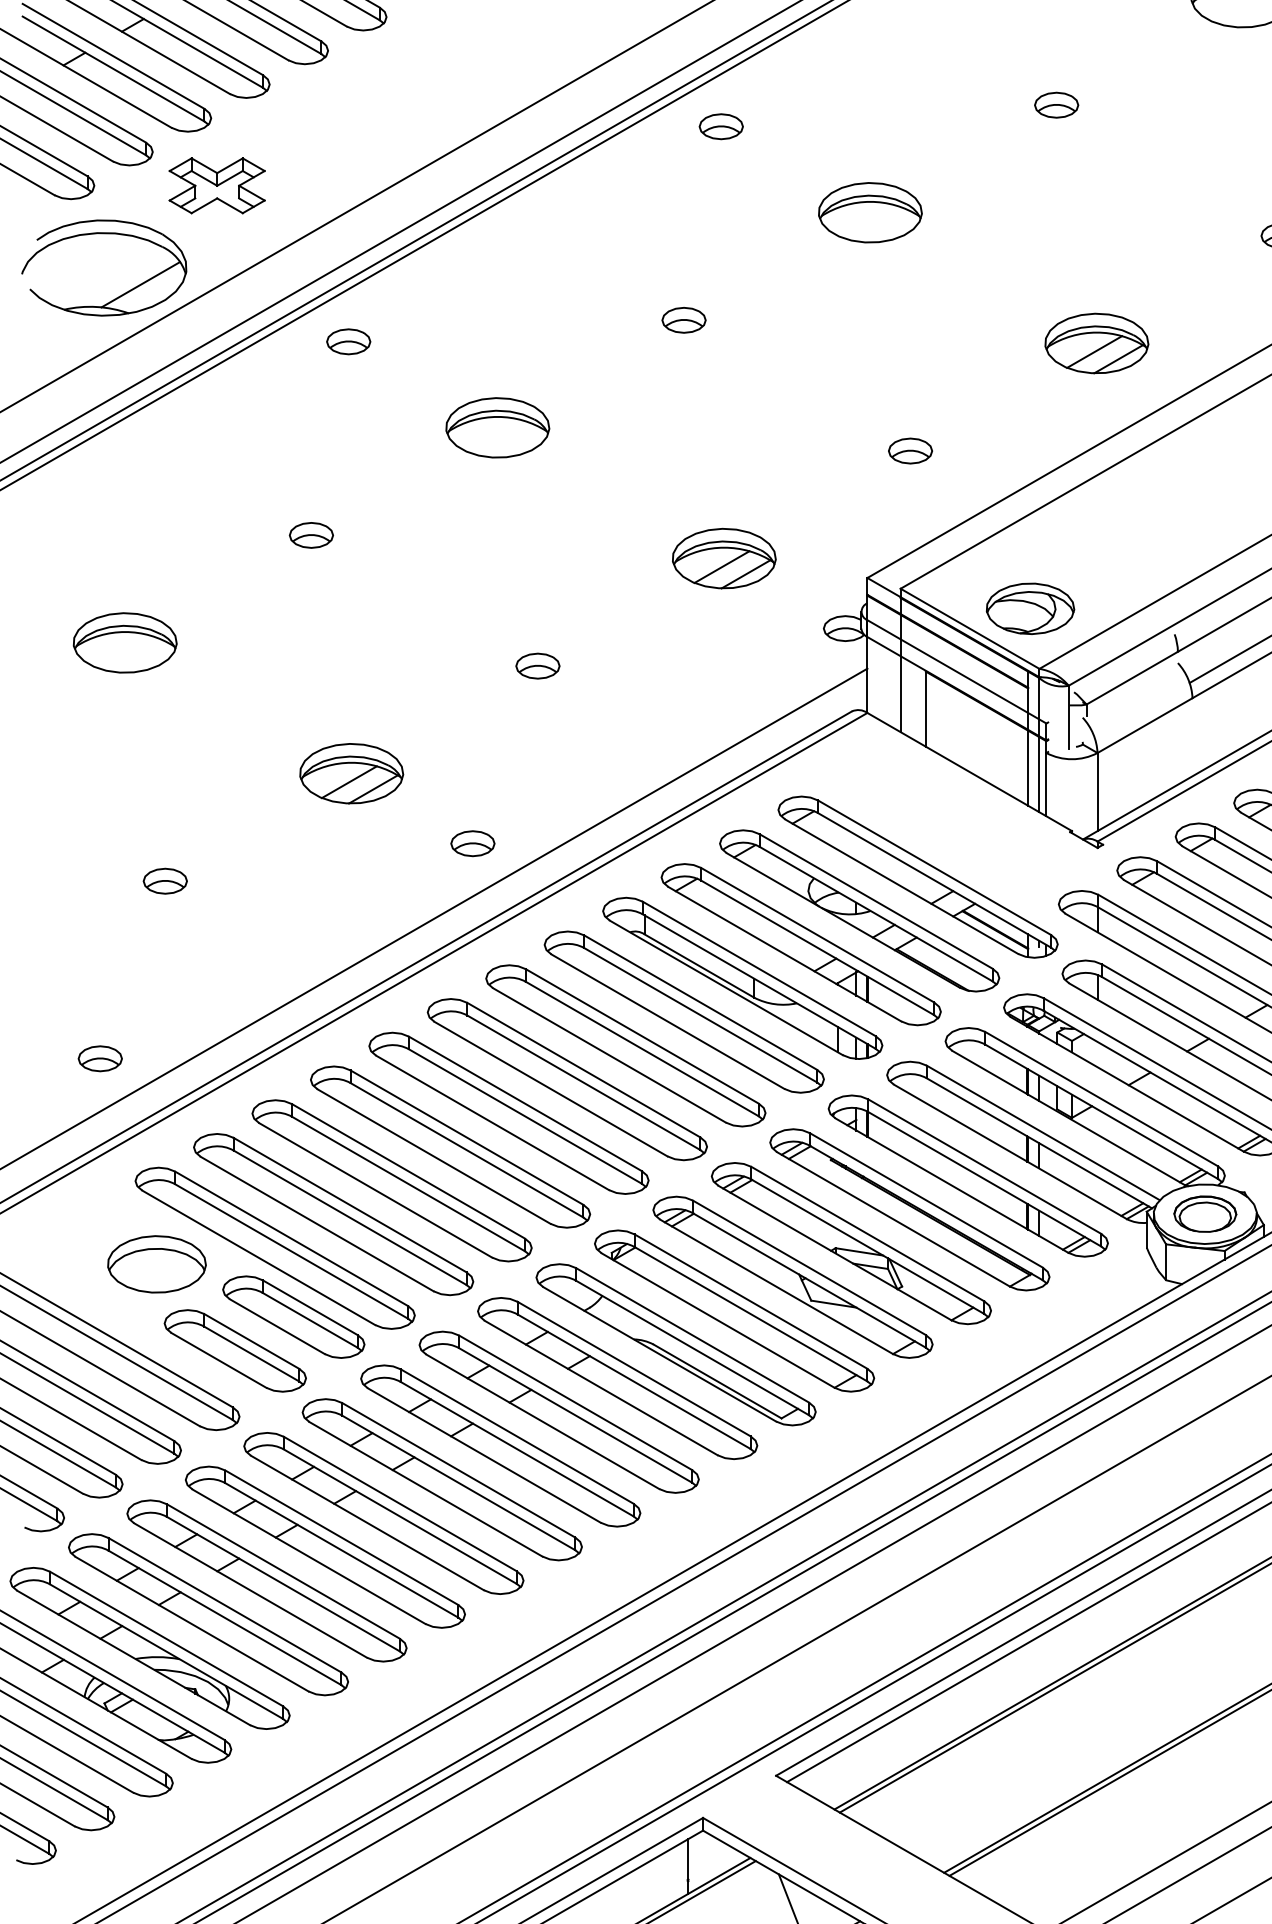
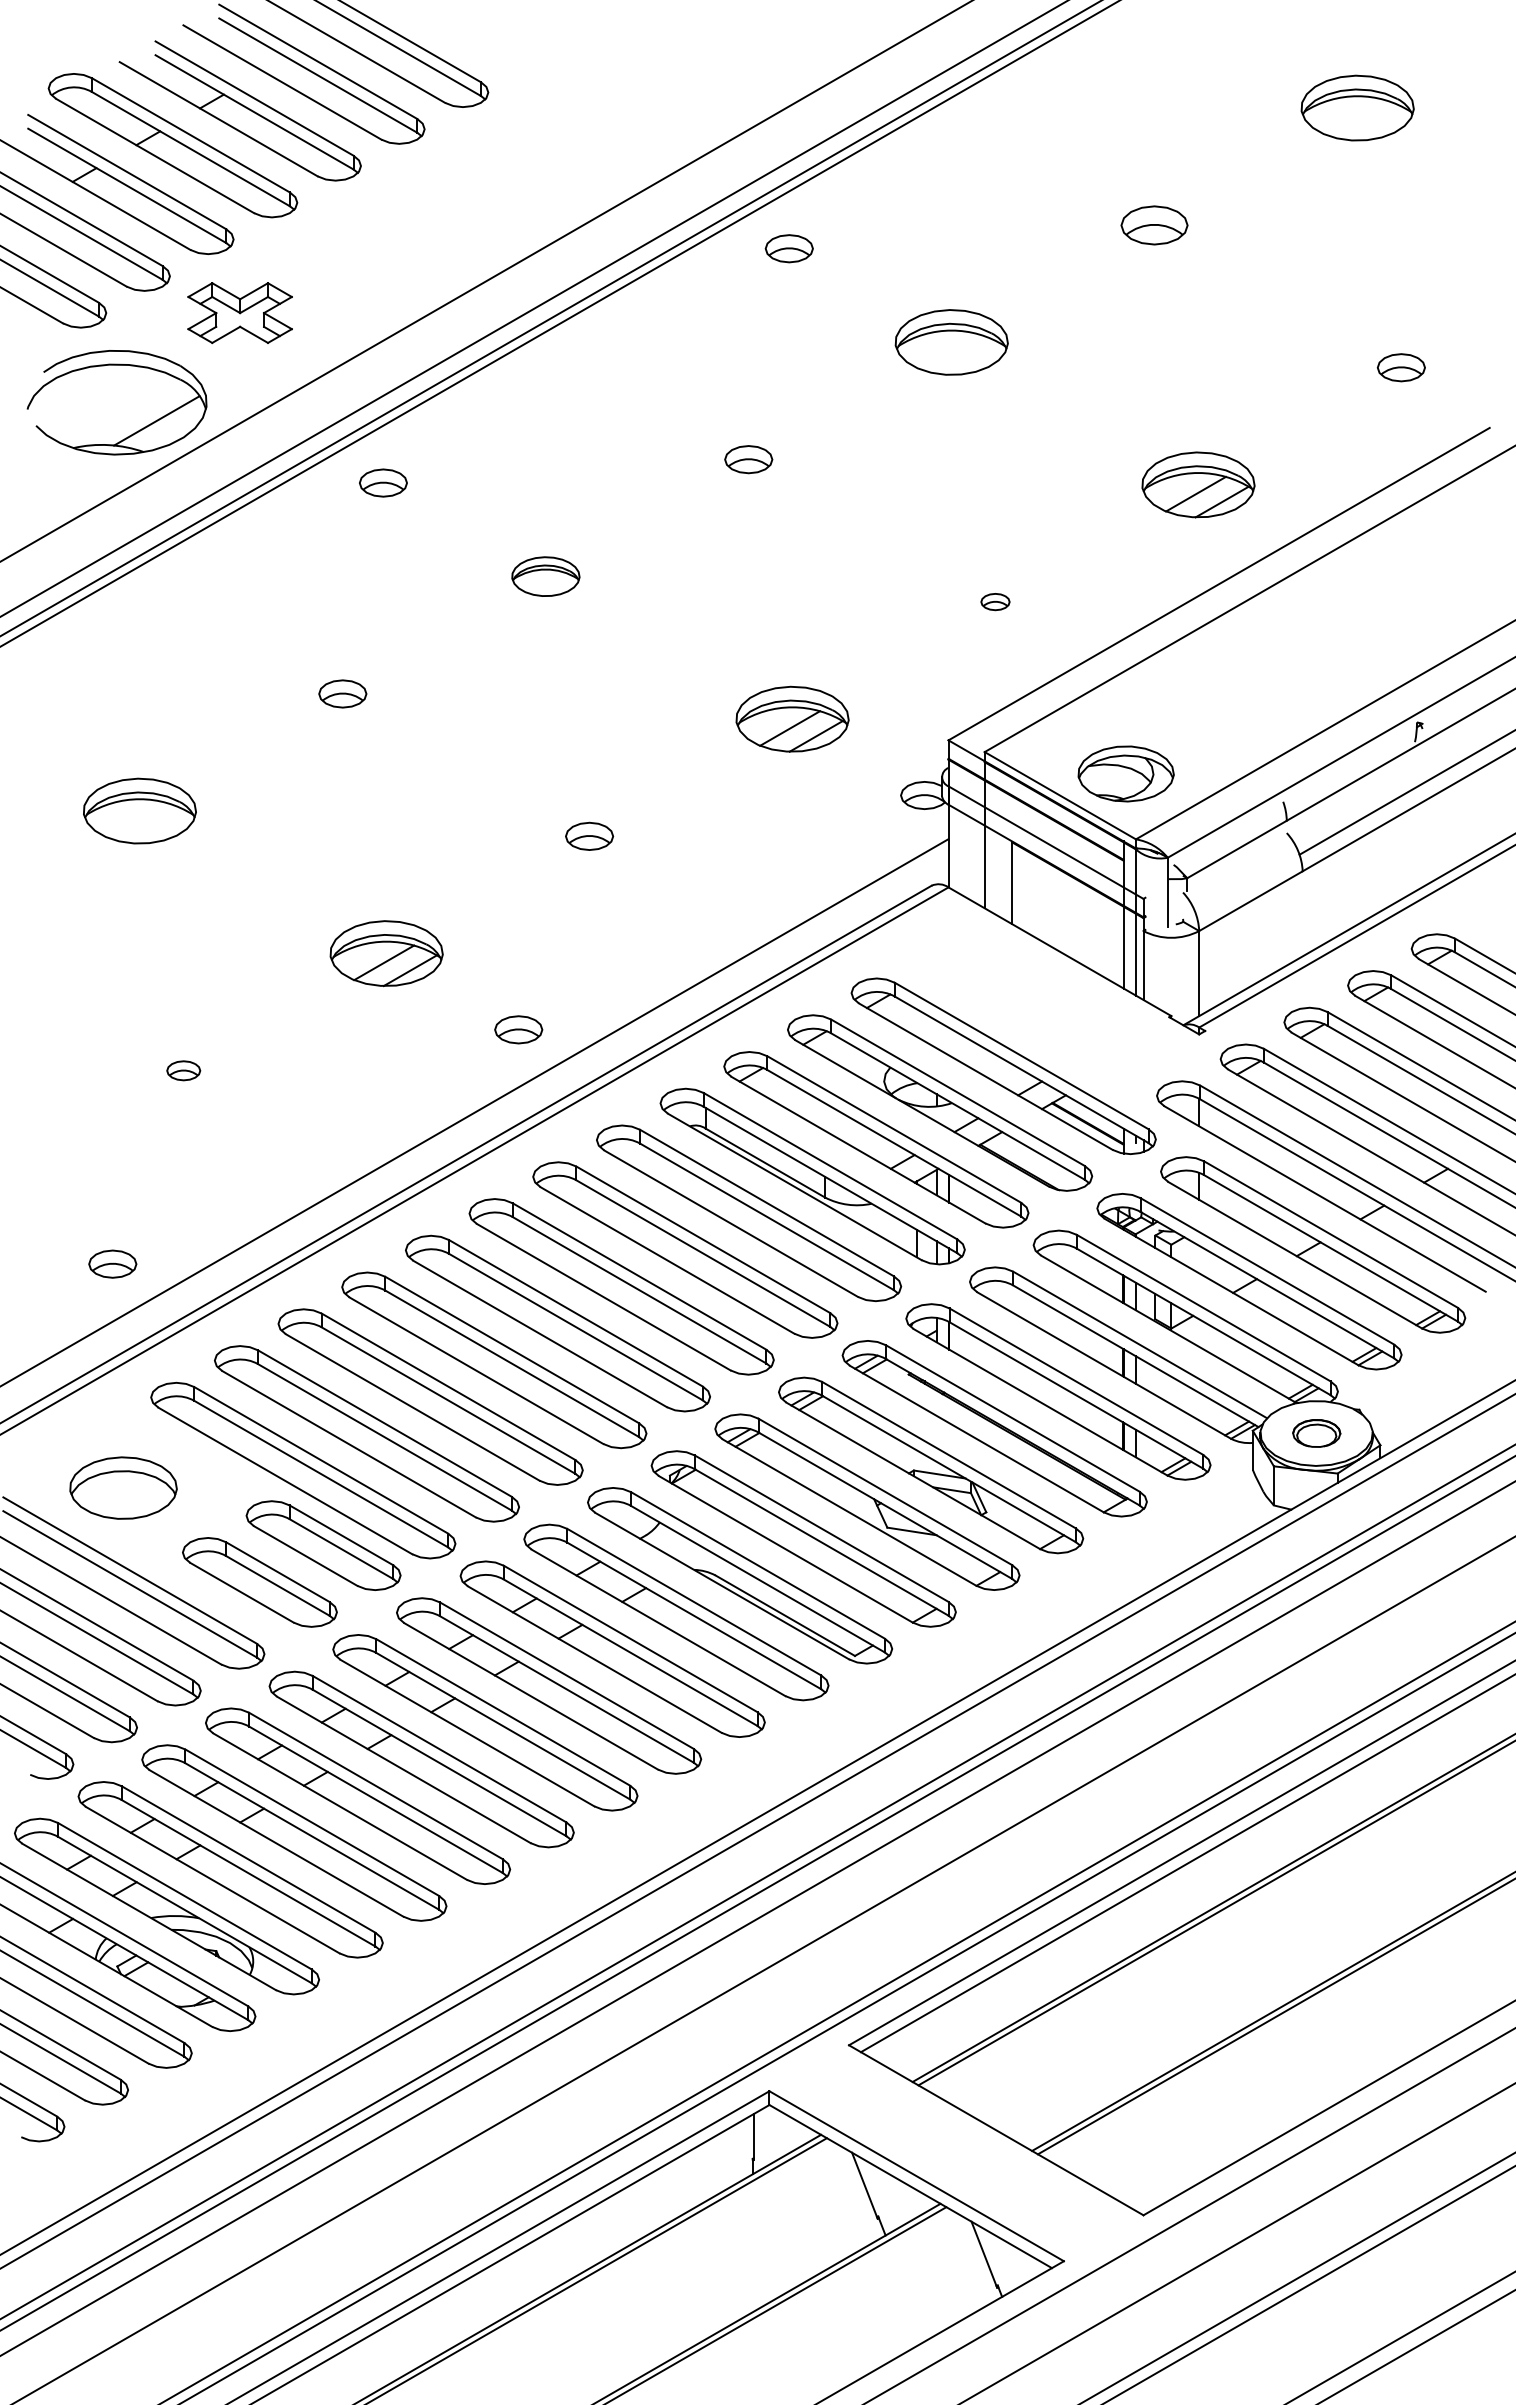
part: (1056, 104) -> (1154, 224), size x1.4
part: (497, 427) -> (545, 576), size x0.6
part: (910, 450) -> (995, 601), size x0.6
part: (165, 881) -> (183, 1070), size x0.7
part: (1205, 1214) -> (1316, 1433), size x0.7
part: (156, 1263) -> (123, 1487), moved

